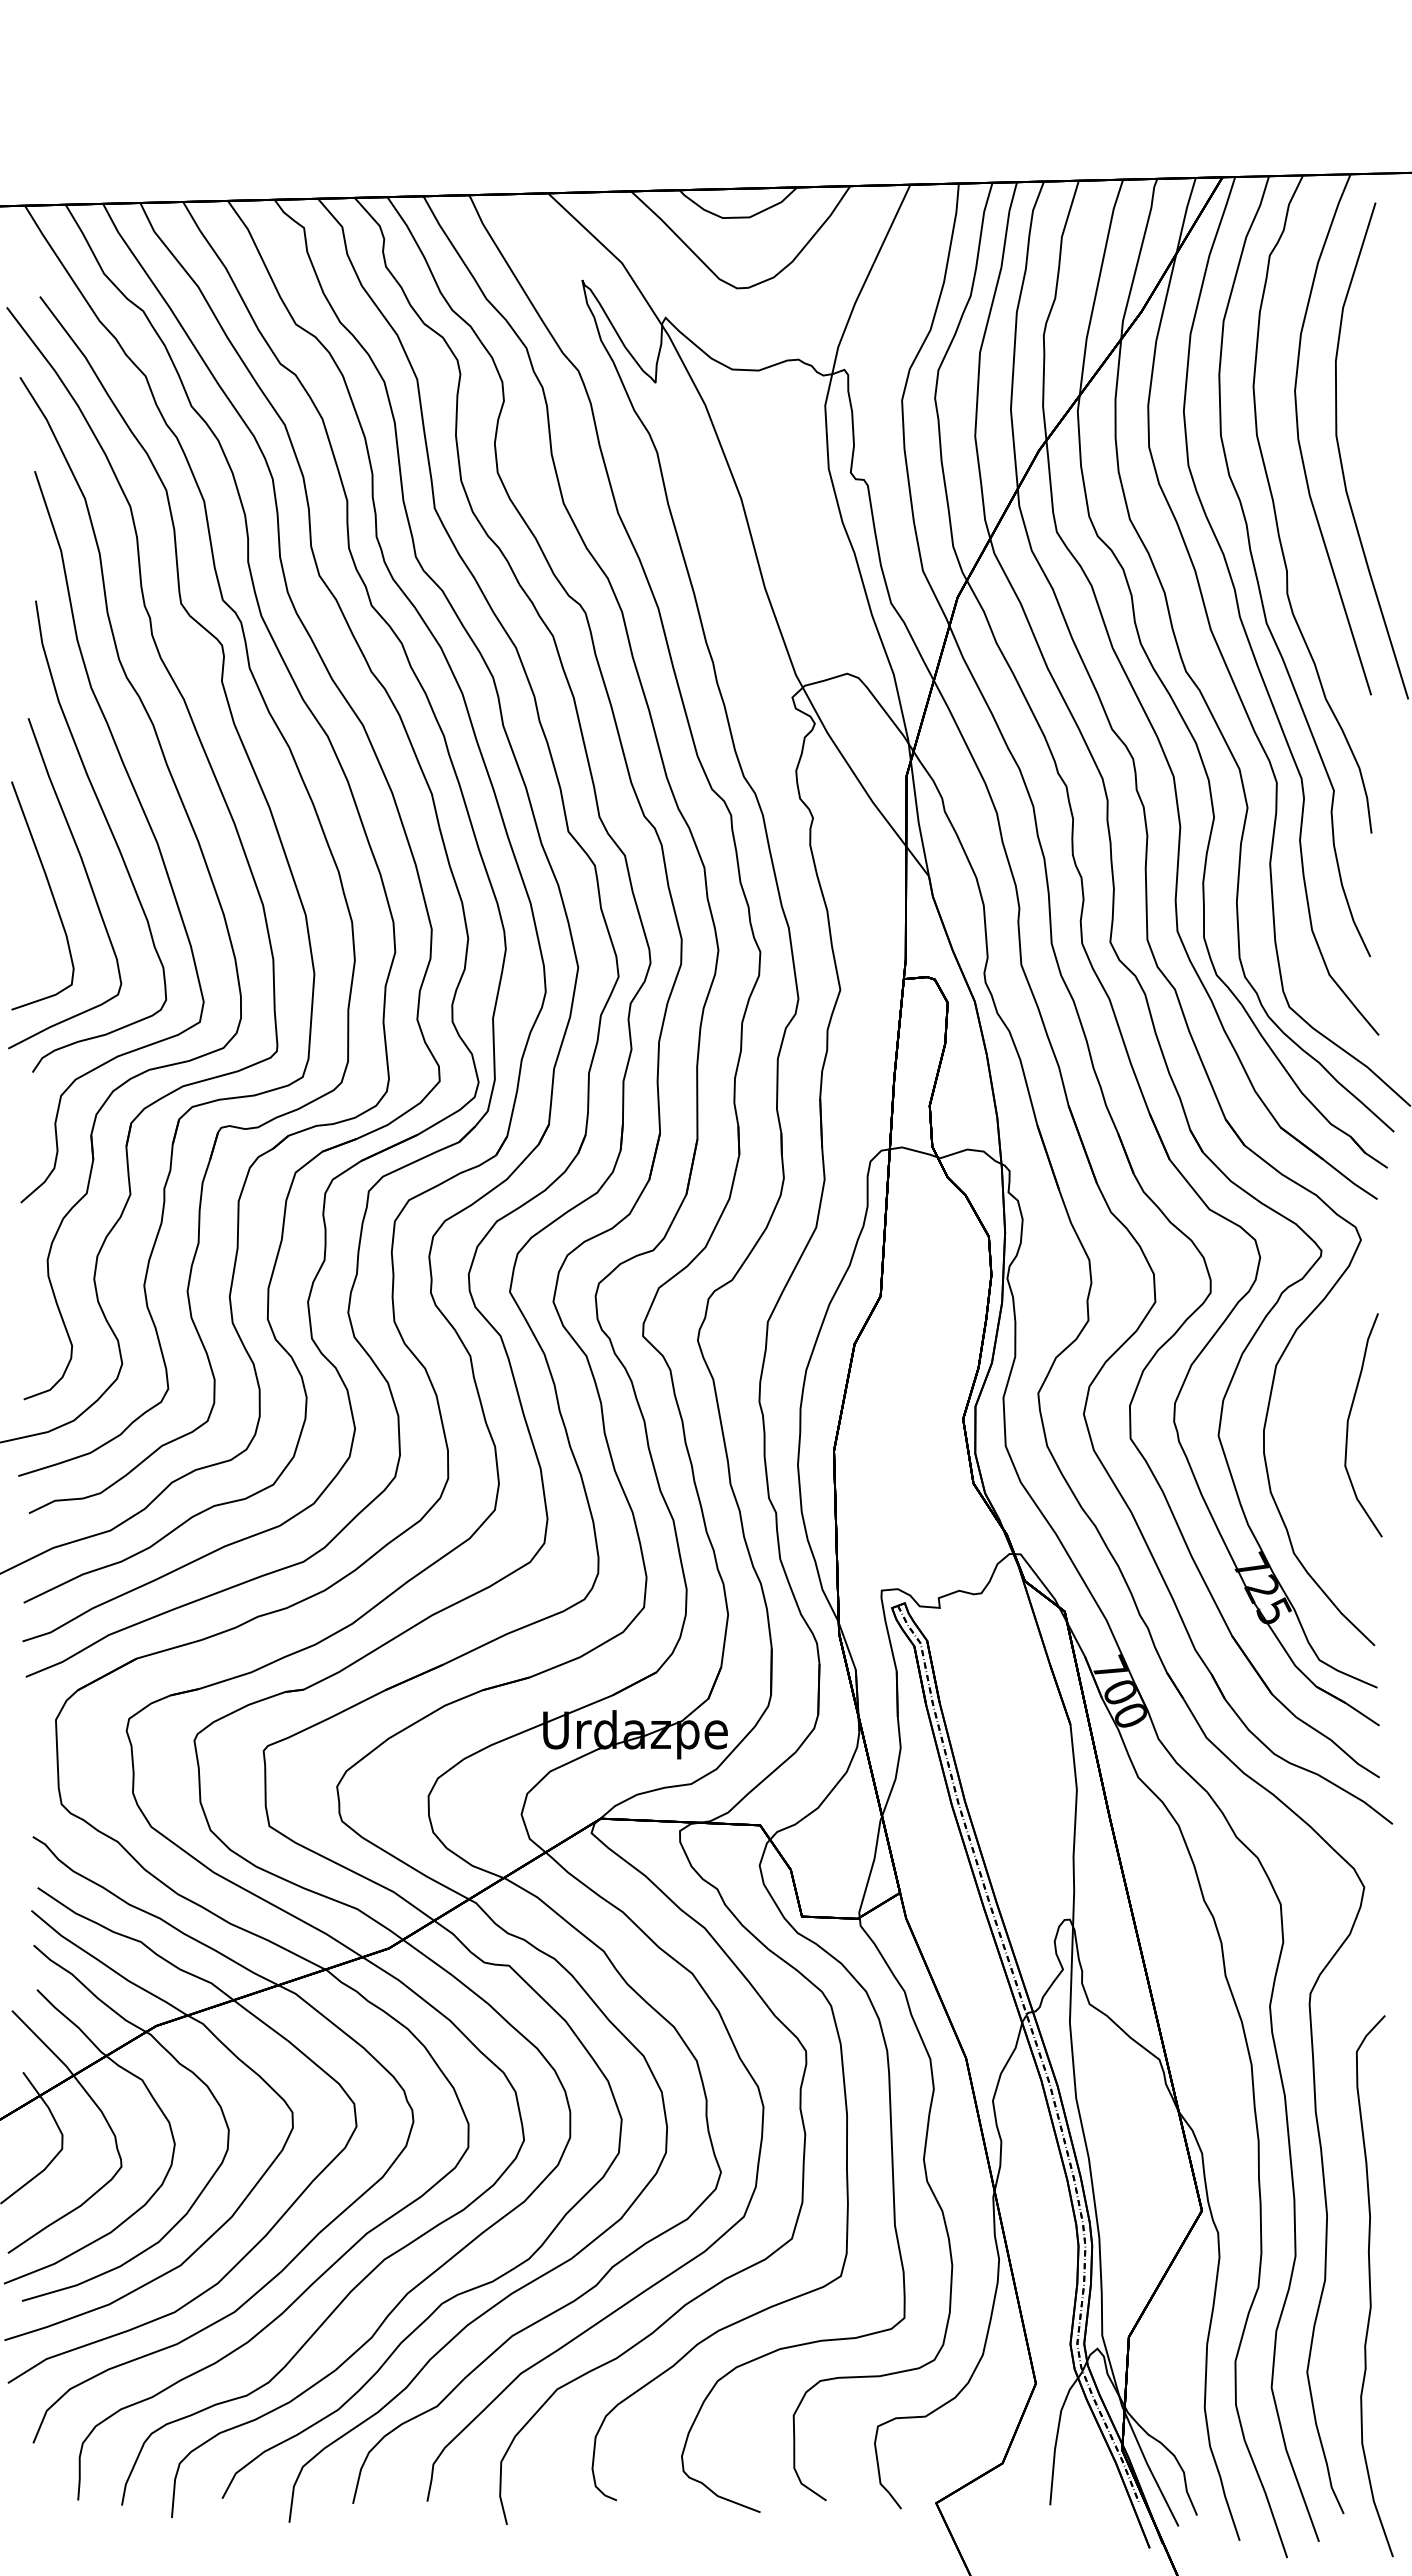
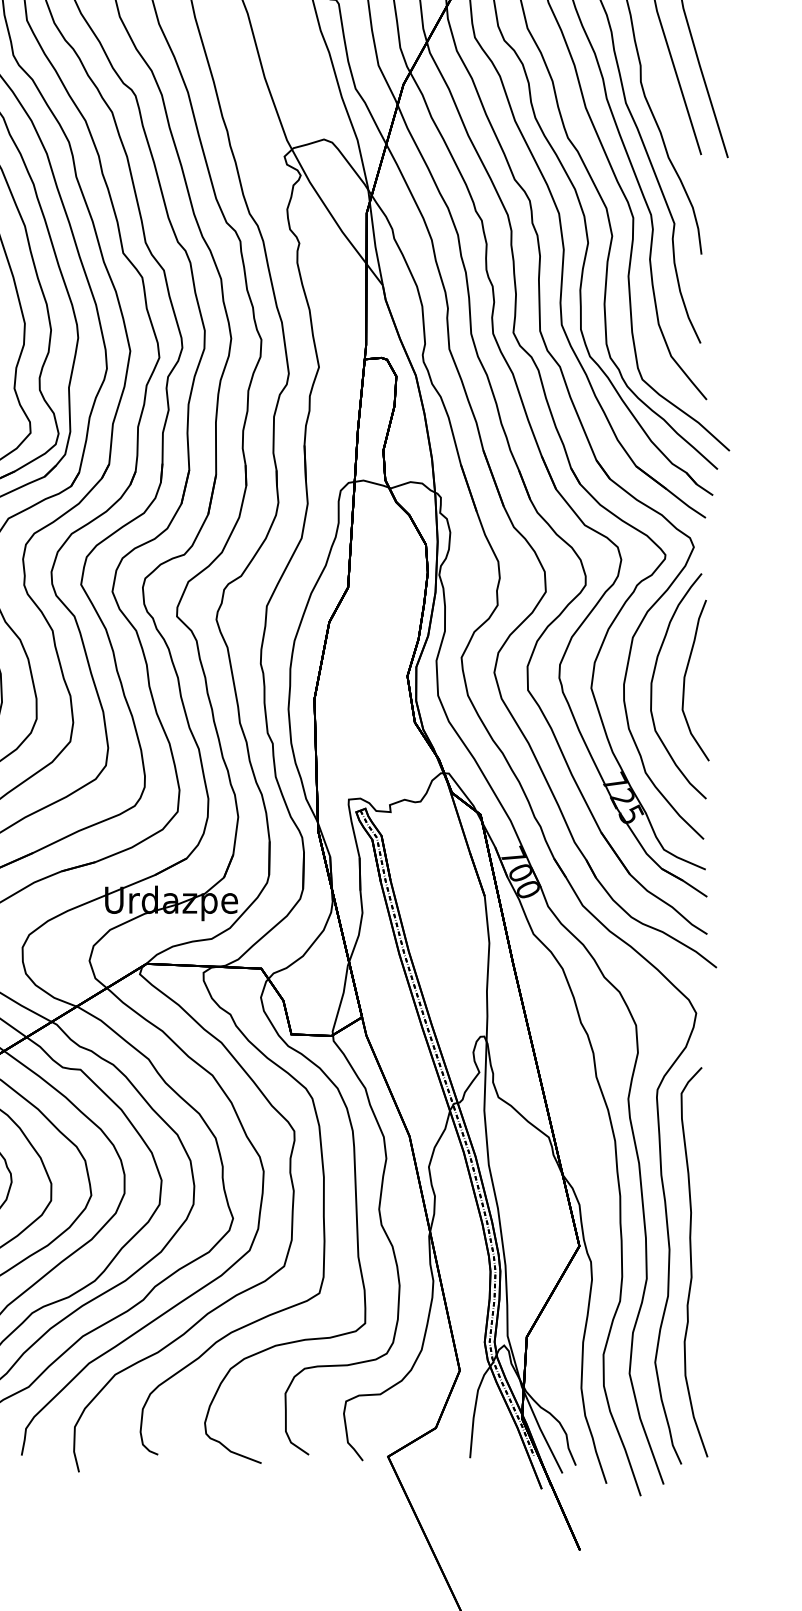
curve: (1303, 1428) -> (652, 682), added
curve: (1370, 2286) -> (691, 1262), moved

